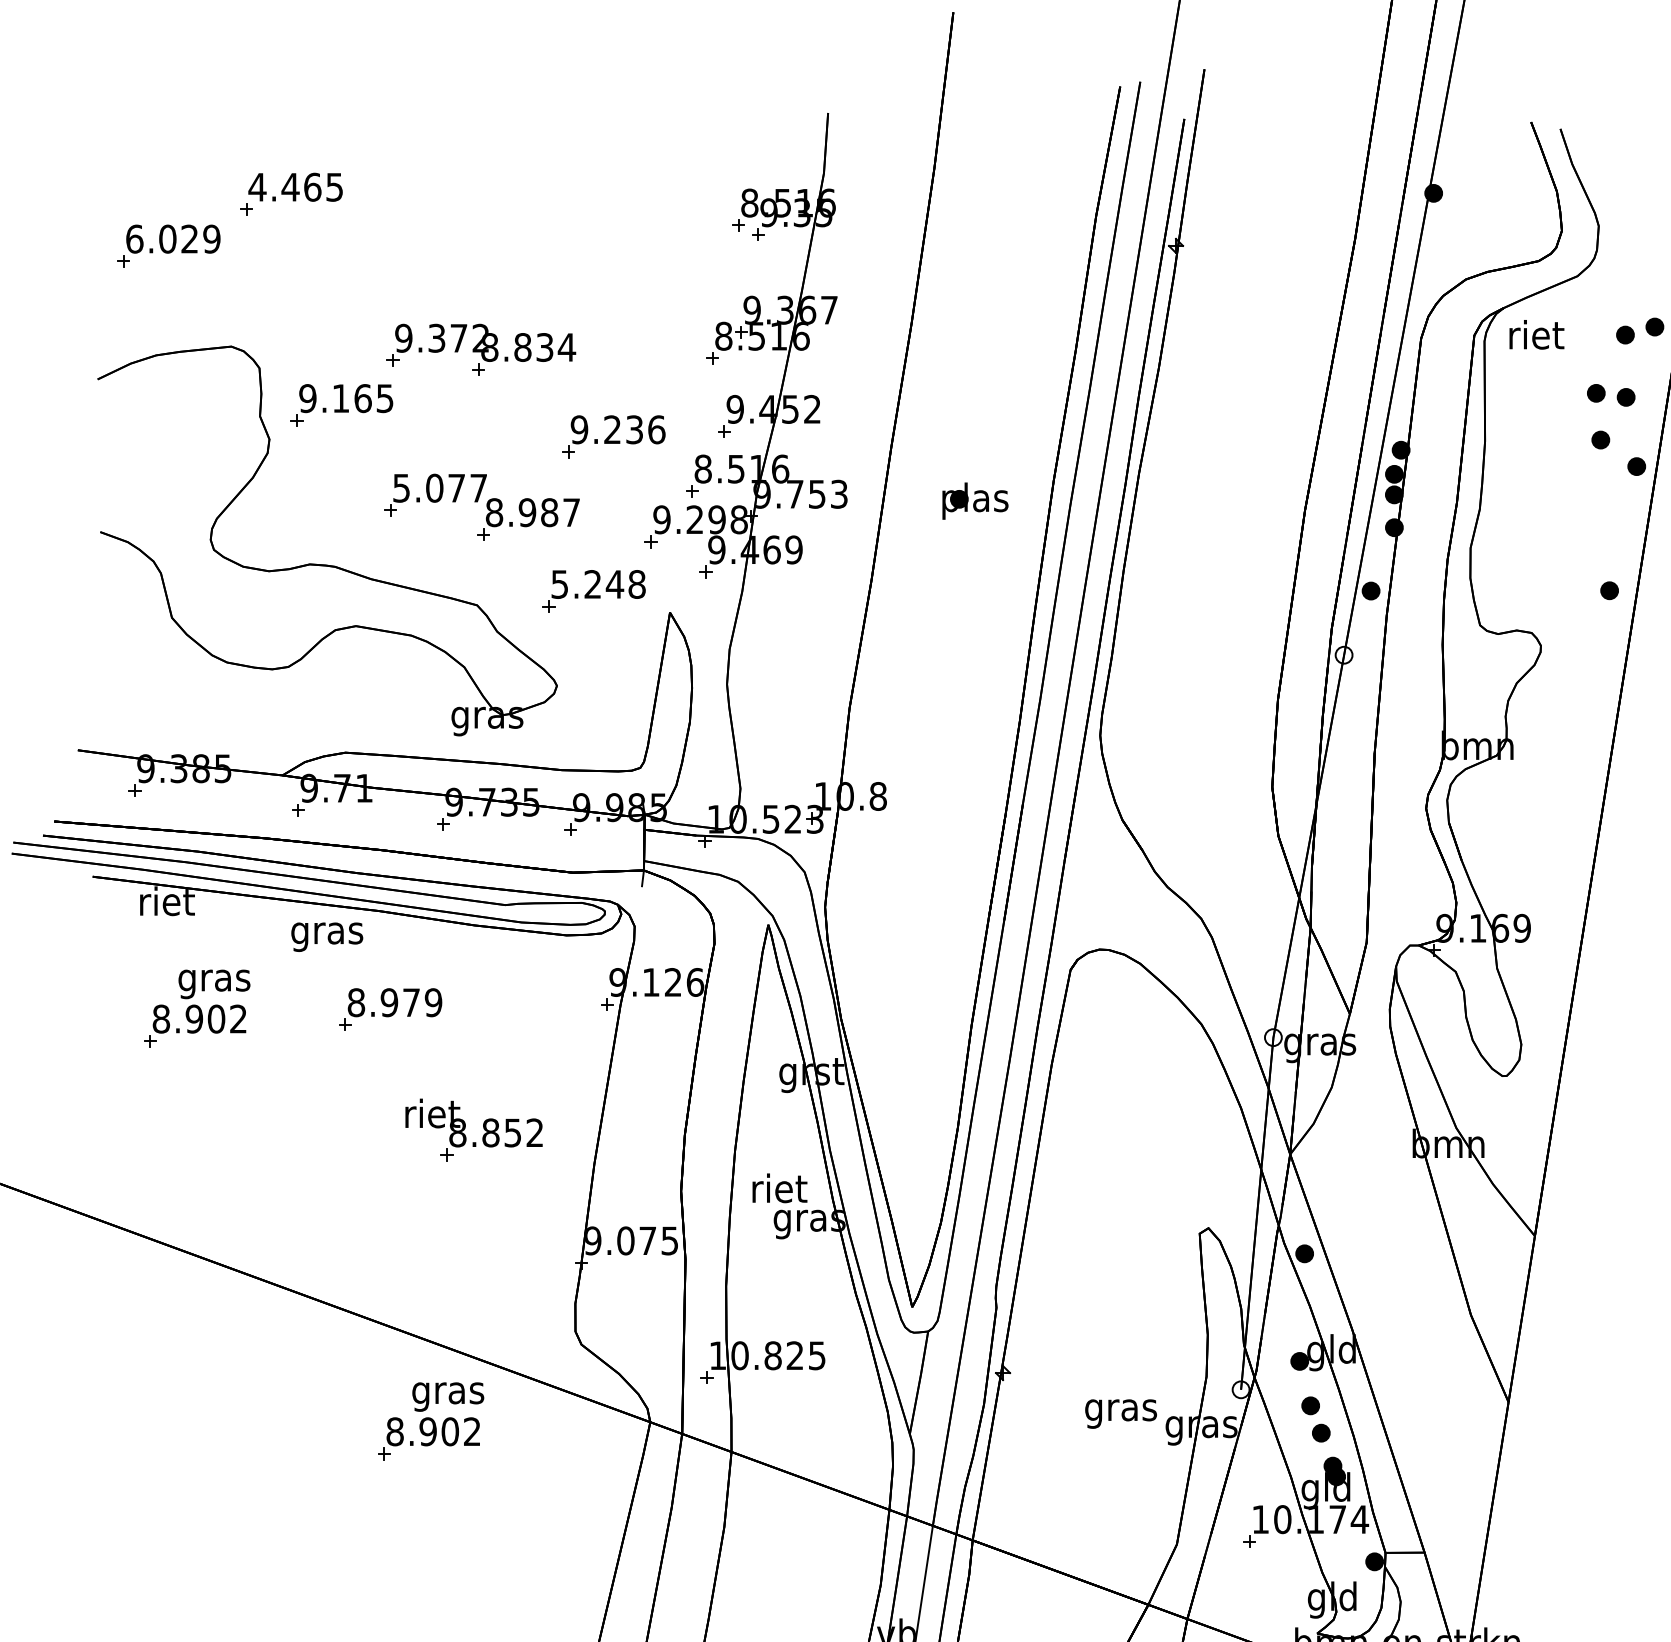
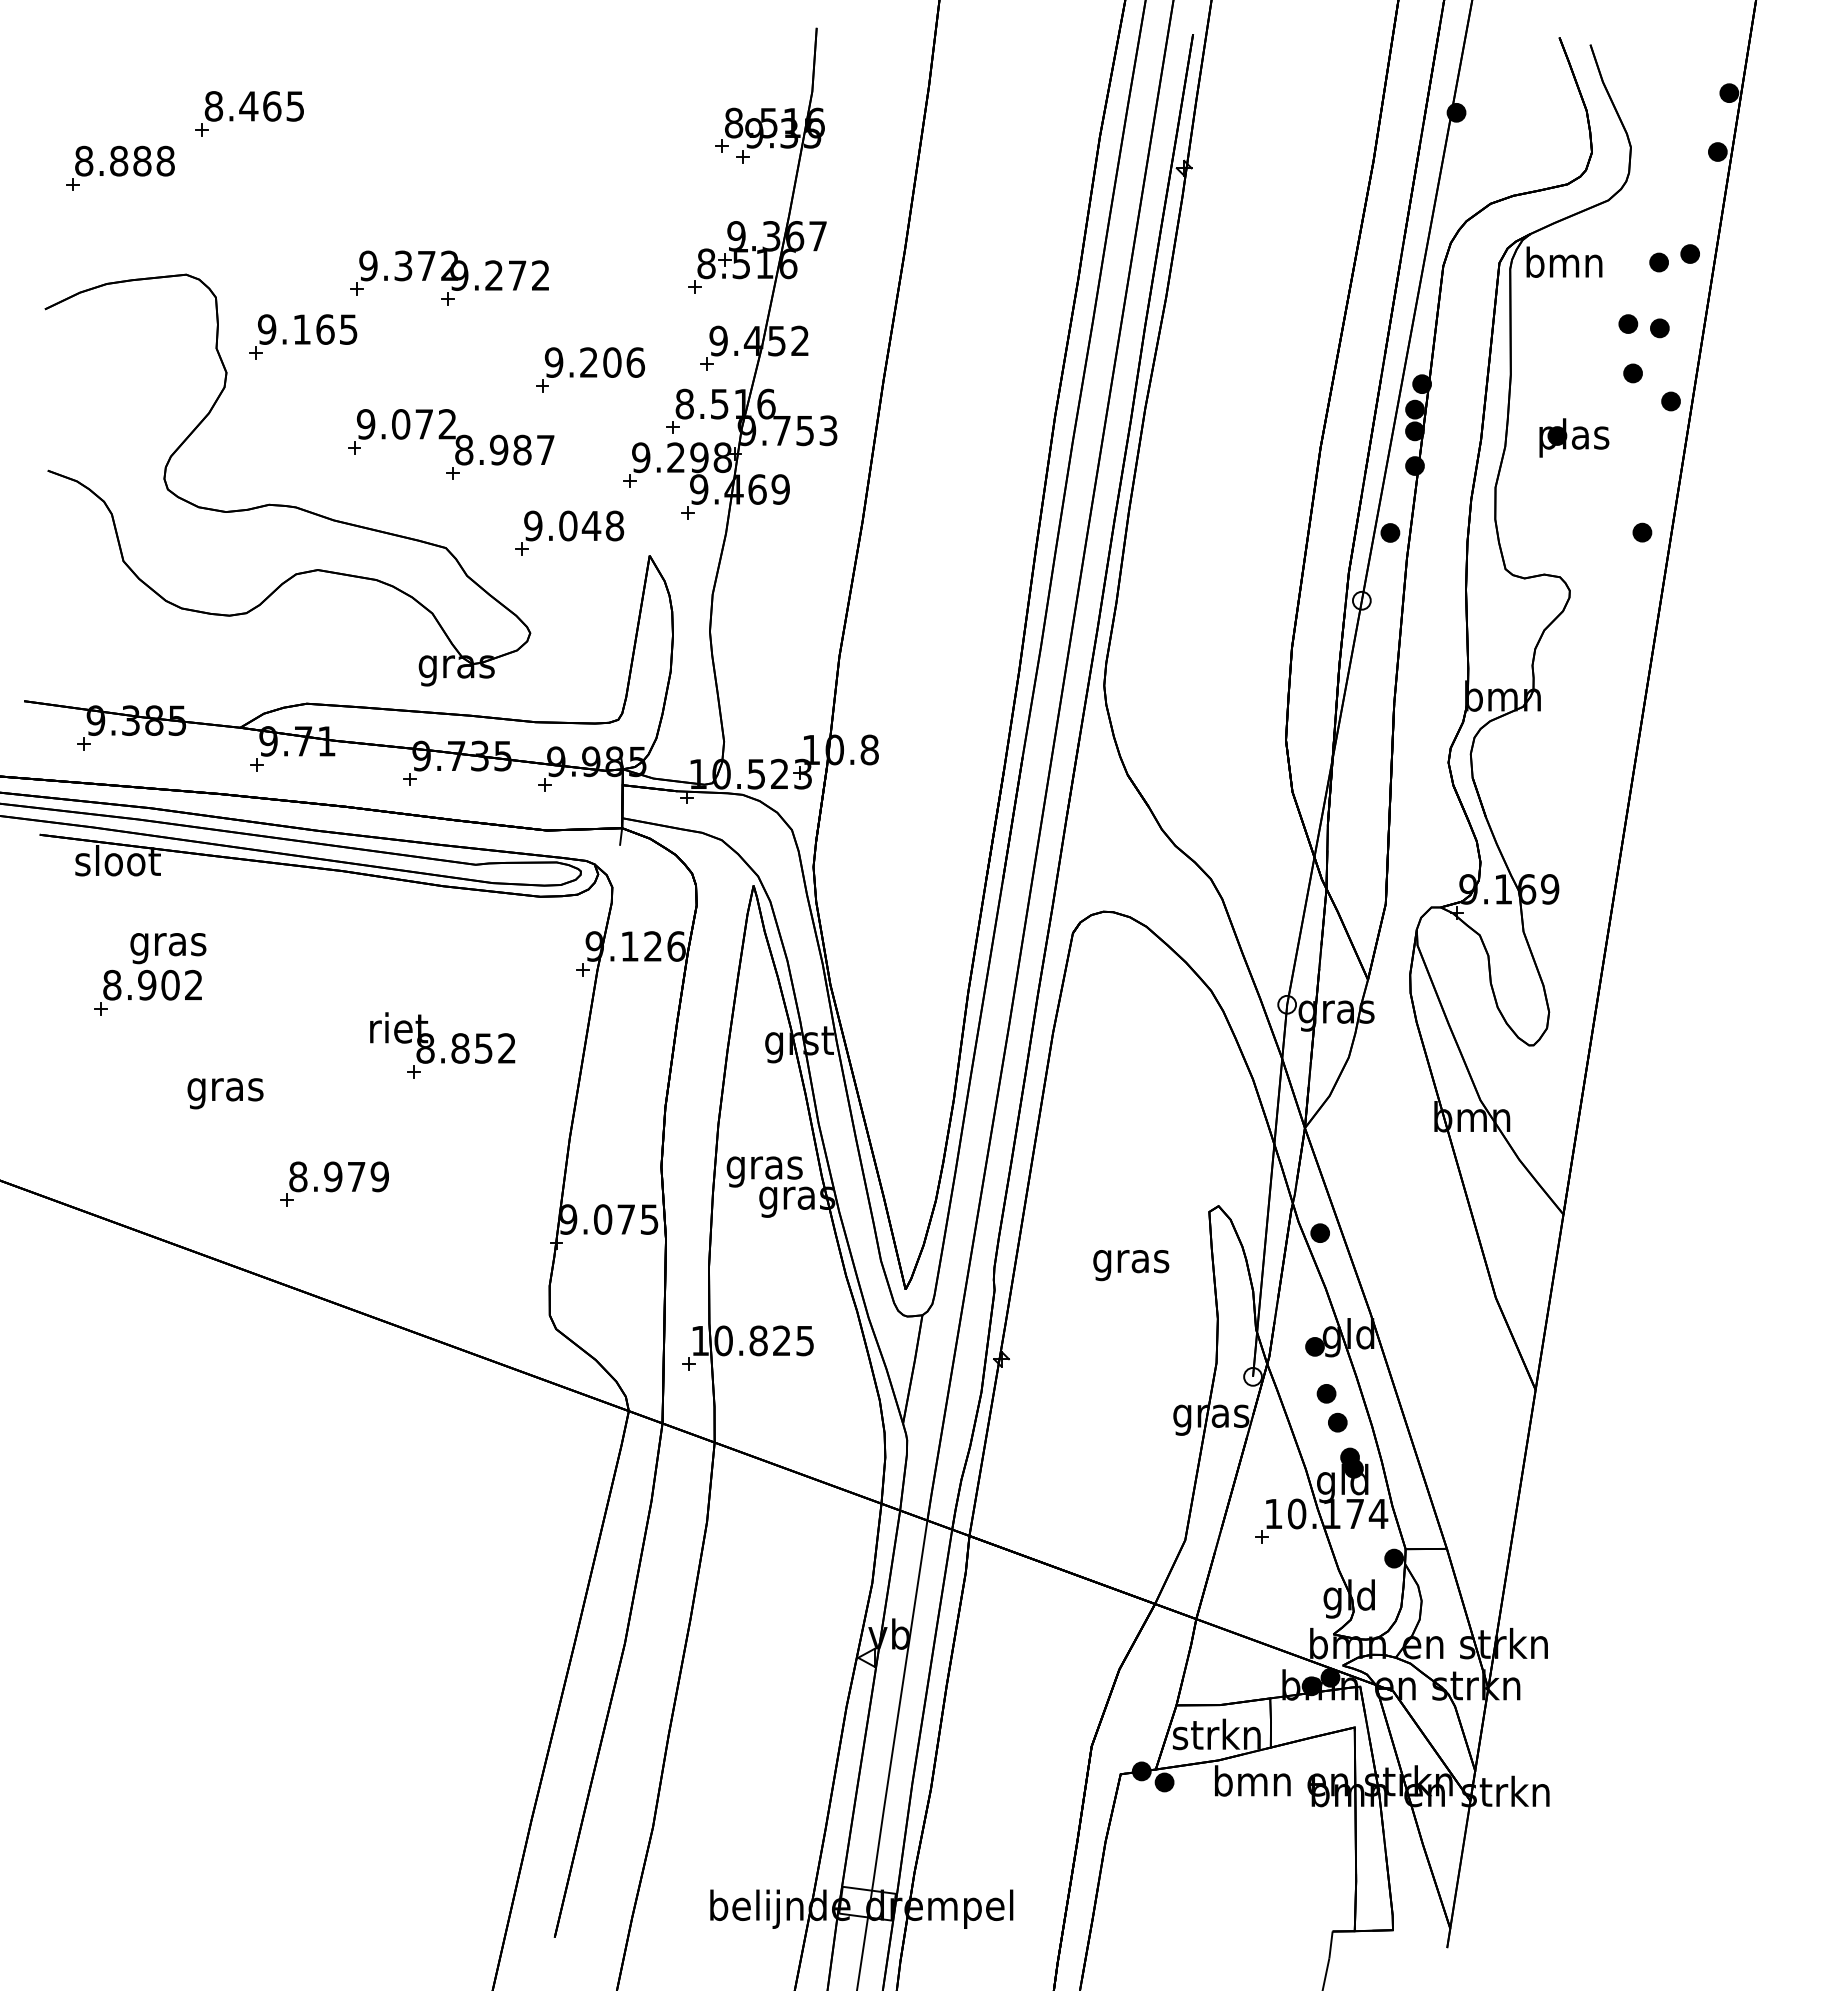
text: (257, 187) -> (213, 106), 4.465 -> 8.465
text: (172, 238) -> (124, 160), 6.029 -> 8.888
text: (1535, 334) -> (1564, 261), riet -> bmn
text: (528, 347) -> (500, 275), 8.834 -> 9.272
text: (634, 429) -> (612, 362), 9.236 -> 9.206
text: (439, 488) -> (406, 424), 5.077 -> 9.072
part: (975, 500) -> (1574, 437), moved
text: (576, 583) -> (550, 525), 5.248 -> 9.048
text: (166, 901) -> (117, 860), riet -> sloot
text: (327, 937) -> (225, 1093), moved
part: (390, 1008) -> (334, 1183), moved
part: (465, 1129) -> (433, 1044), moved
text: (778, 1191) -> (764, 1167), riet -> gras
text: (1121, 1414) -> (1131, 1265), moved
part: (431, 1421) -> (397, 1410), removed

